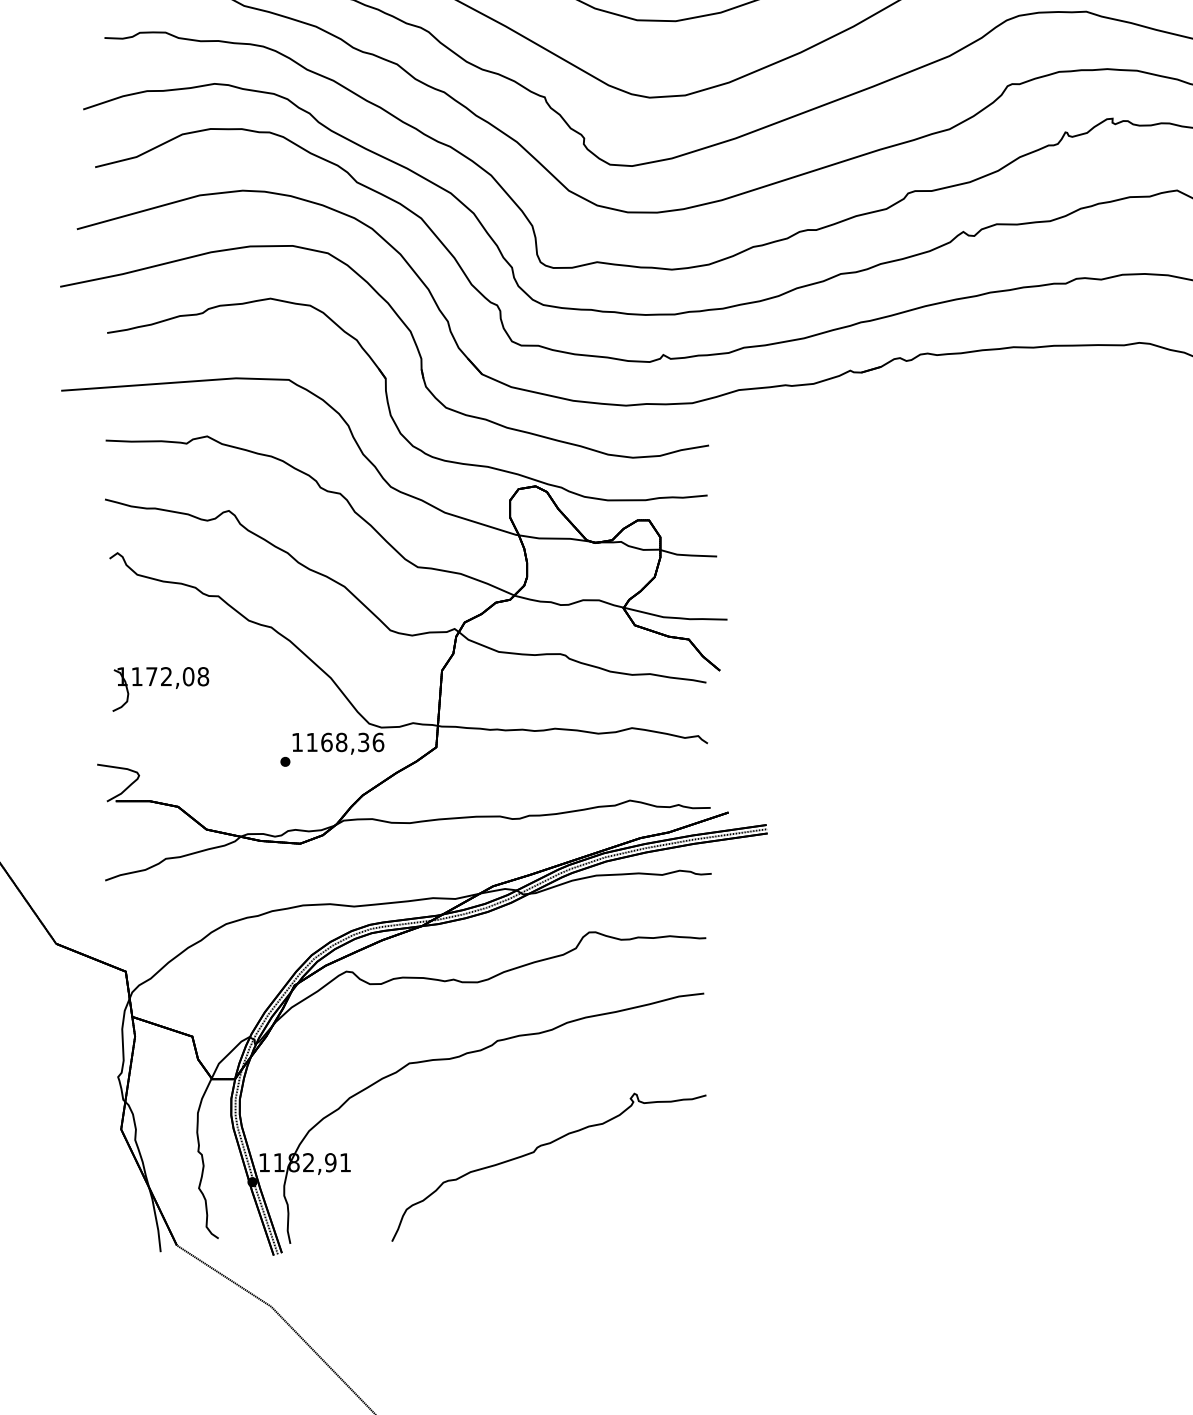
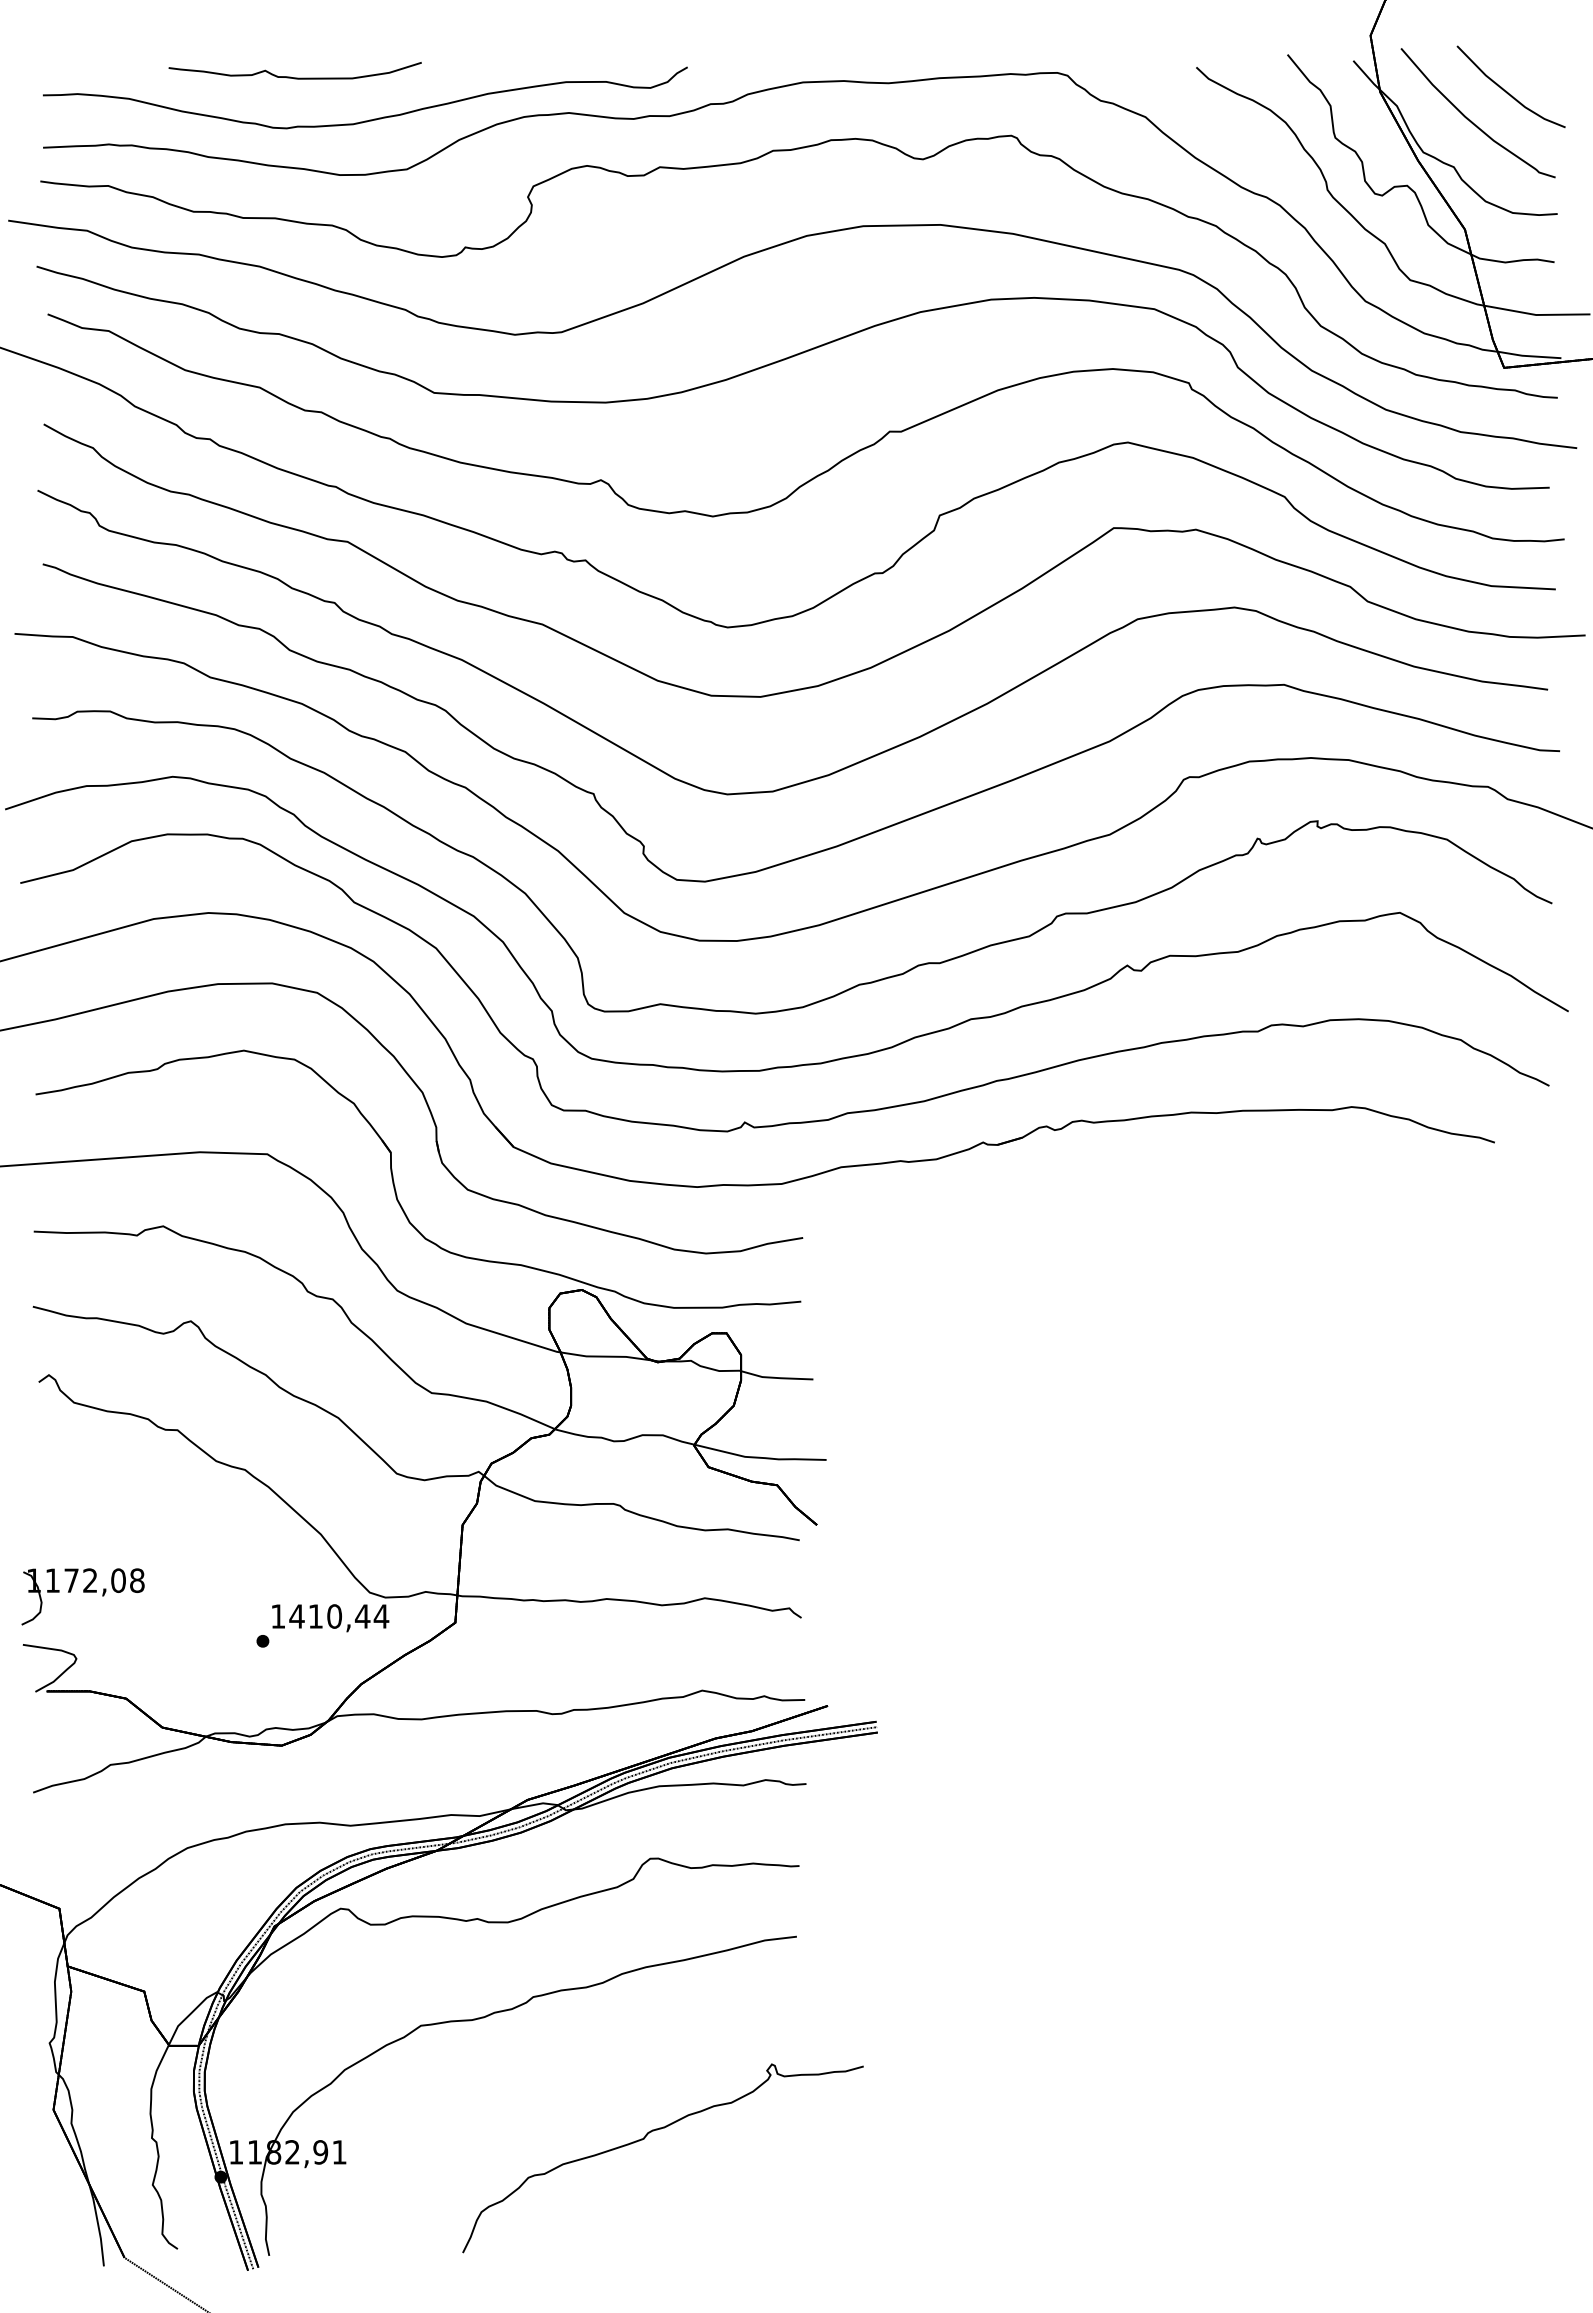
part: (160, 689) -> (82, 1596), moved
text: (345, 742) -> (339, 1616), 1168,36 -> 1410,44
curve: (534, 1152) -> (644, 2139), moved

